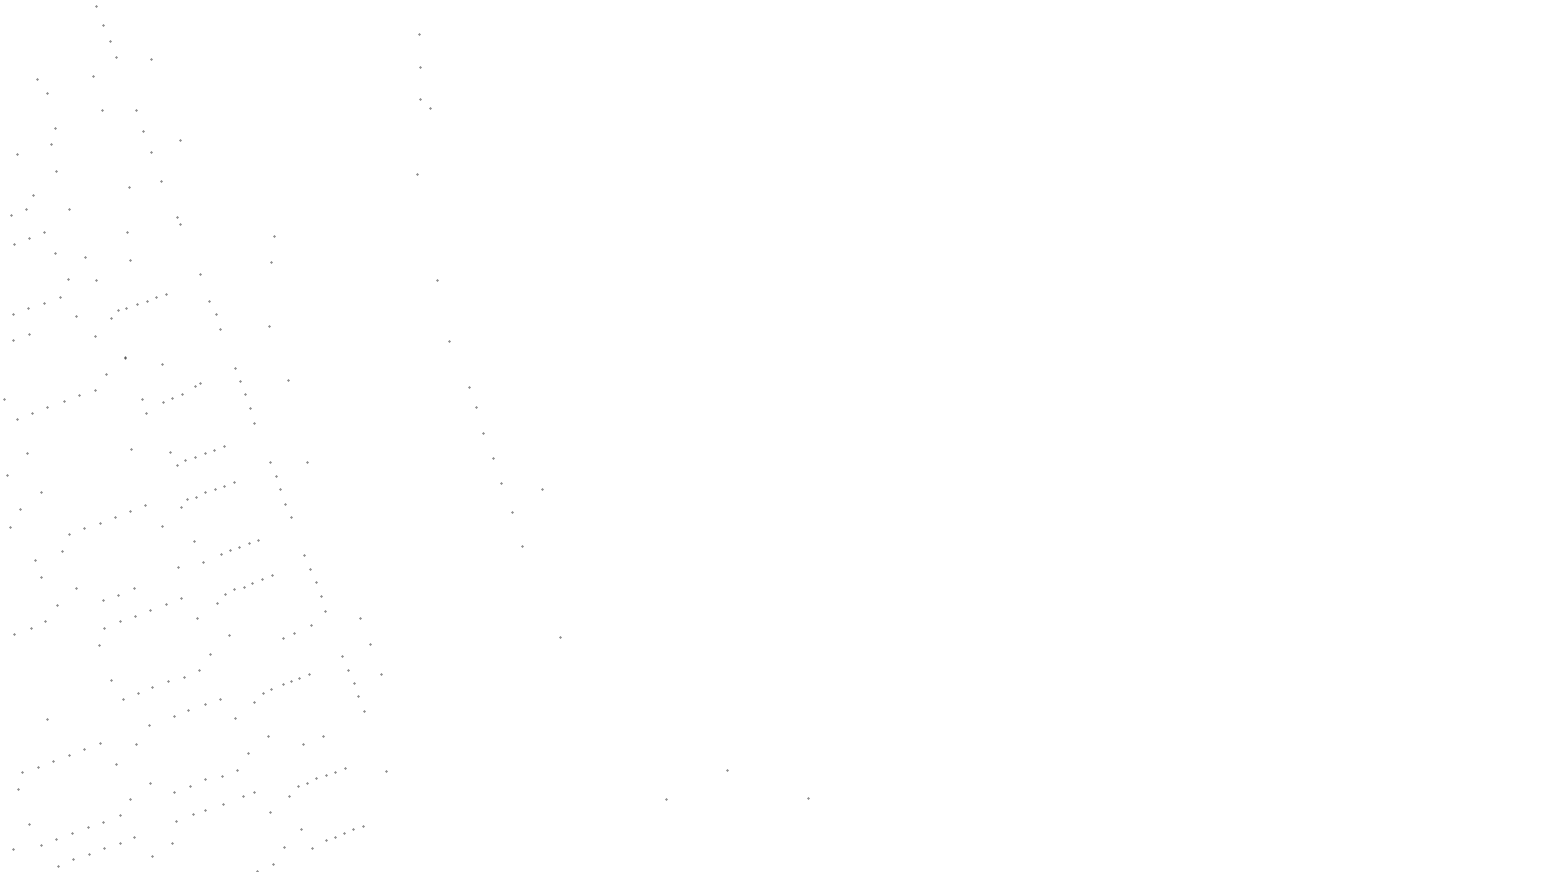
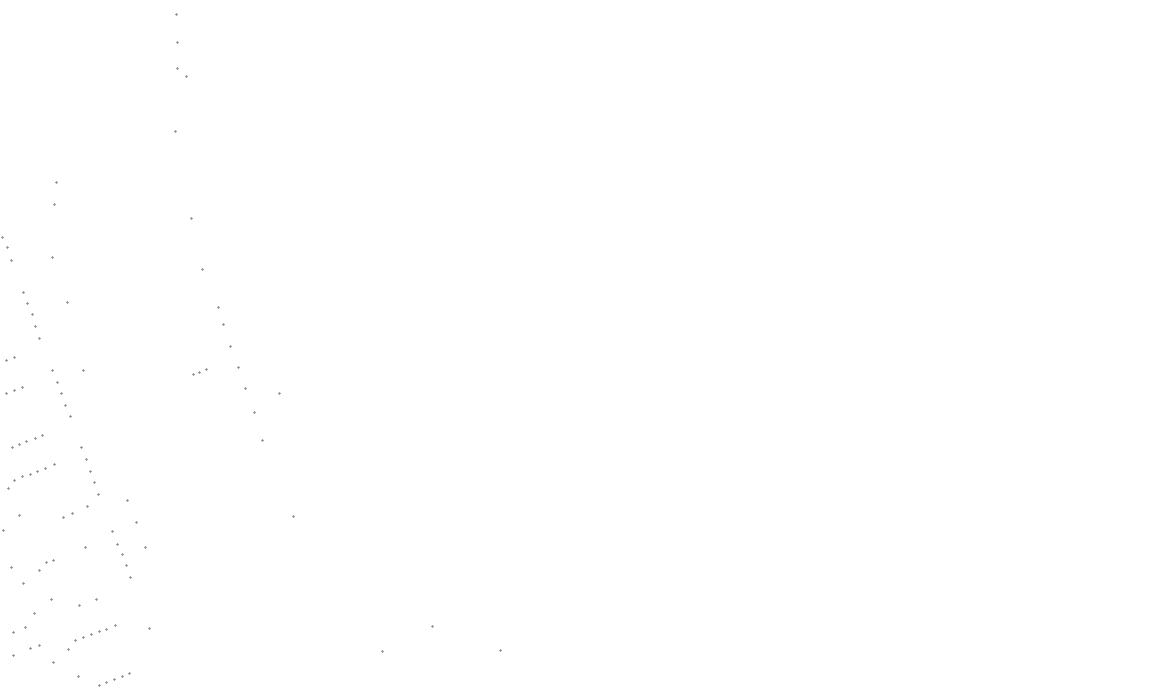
part: (291, 681) -> (200, 372), moved

